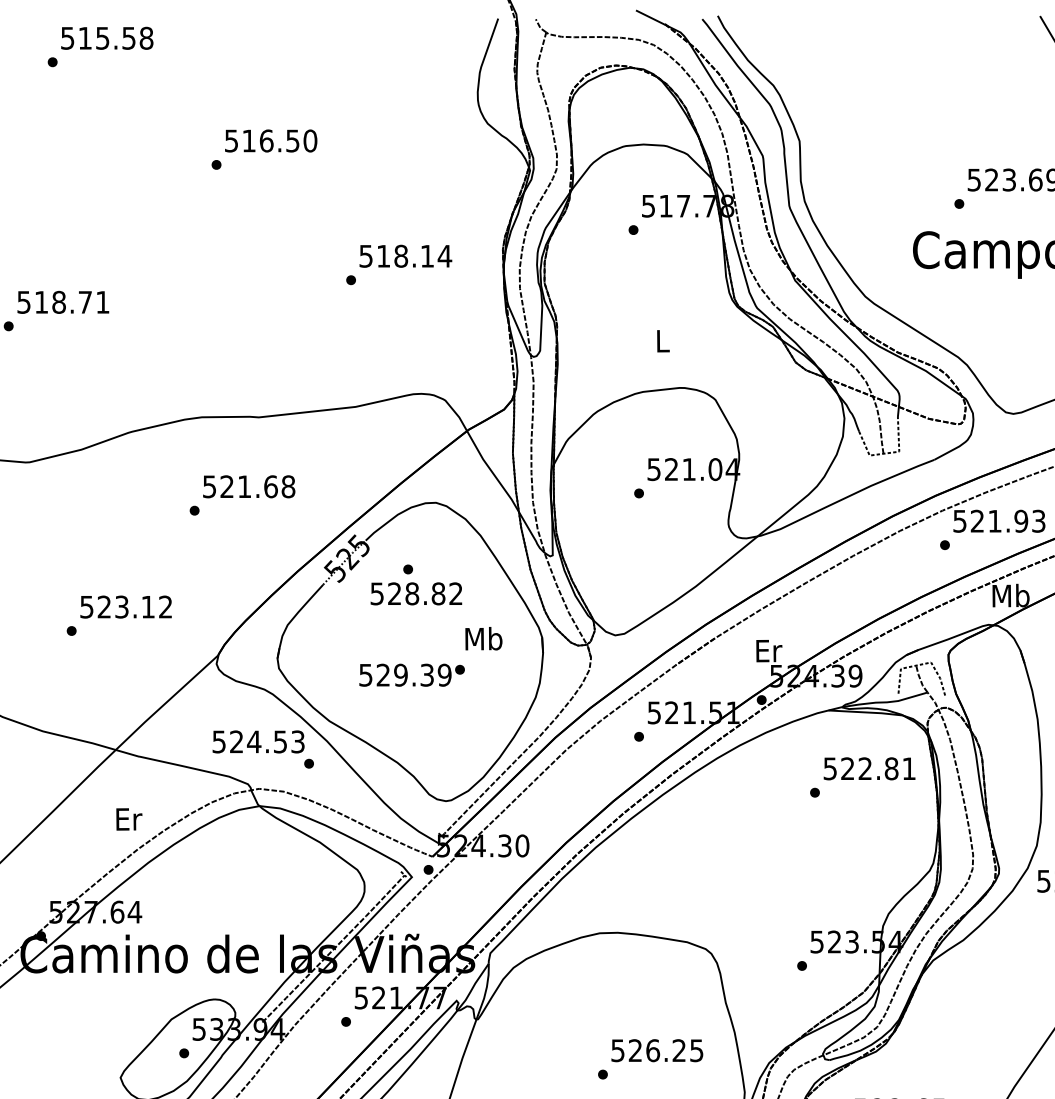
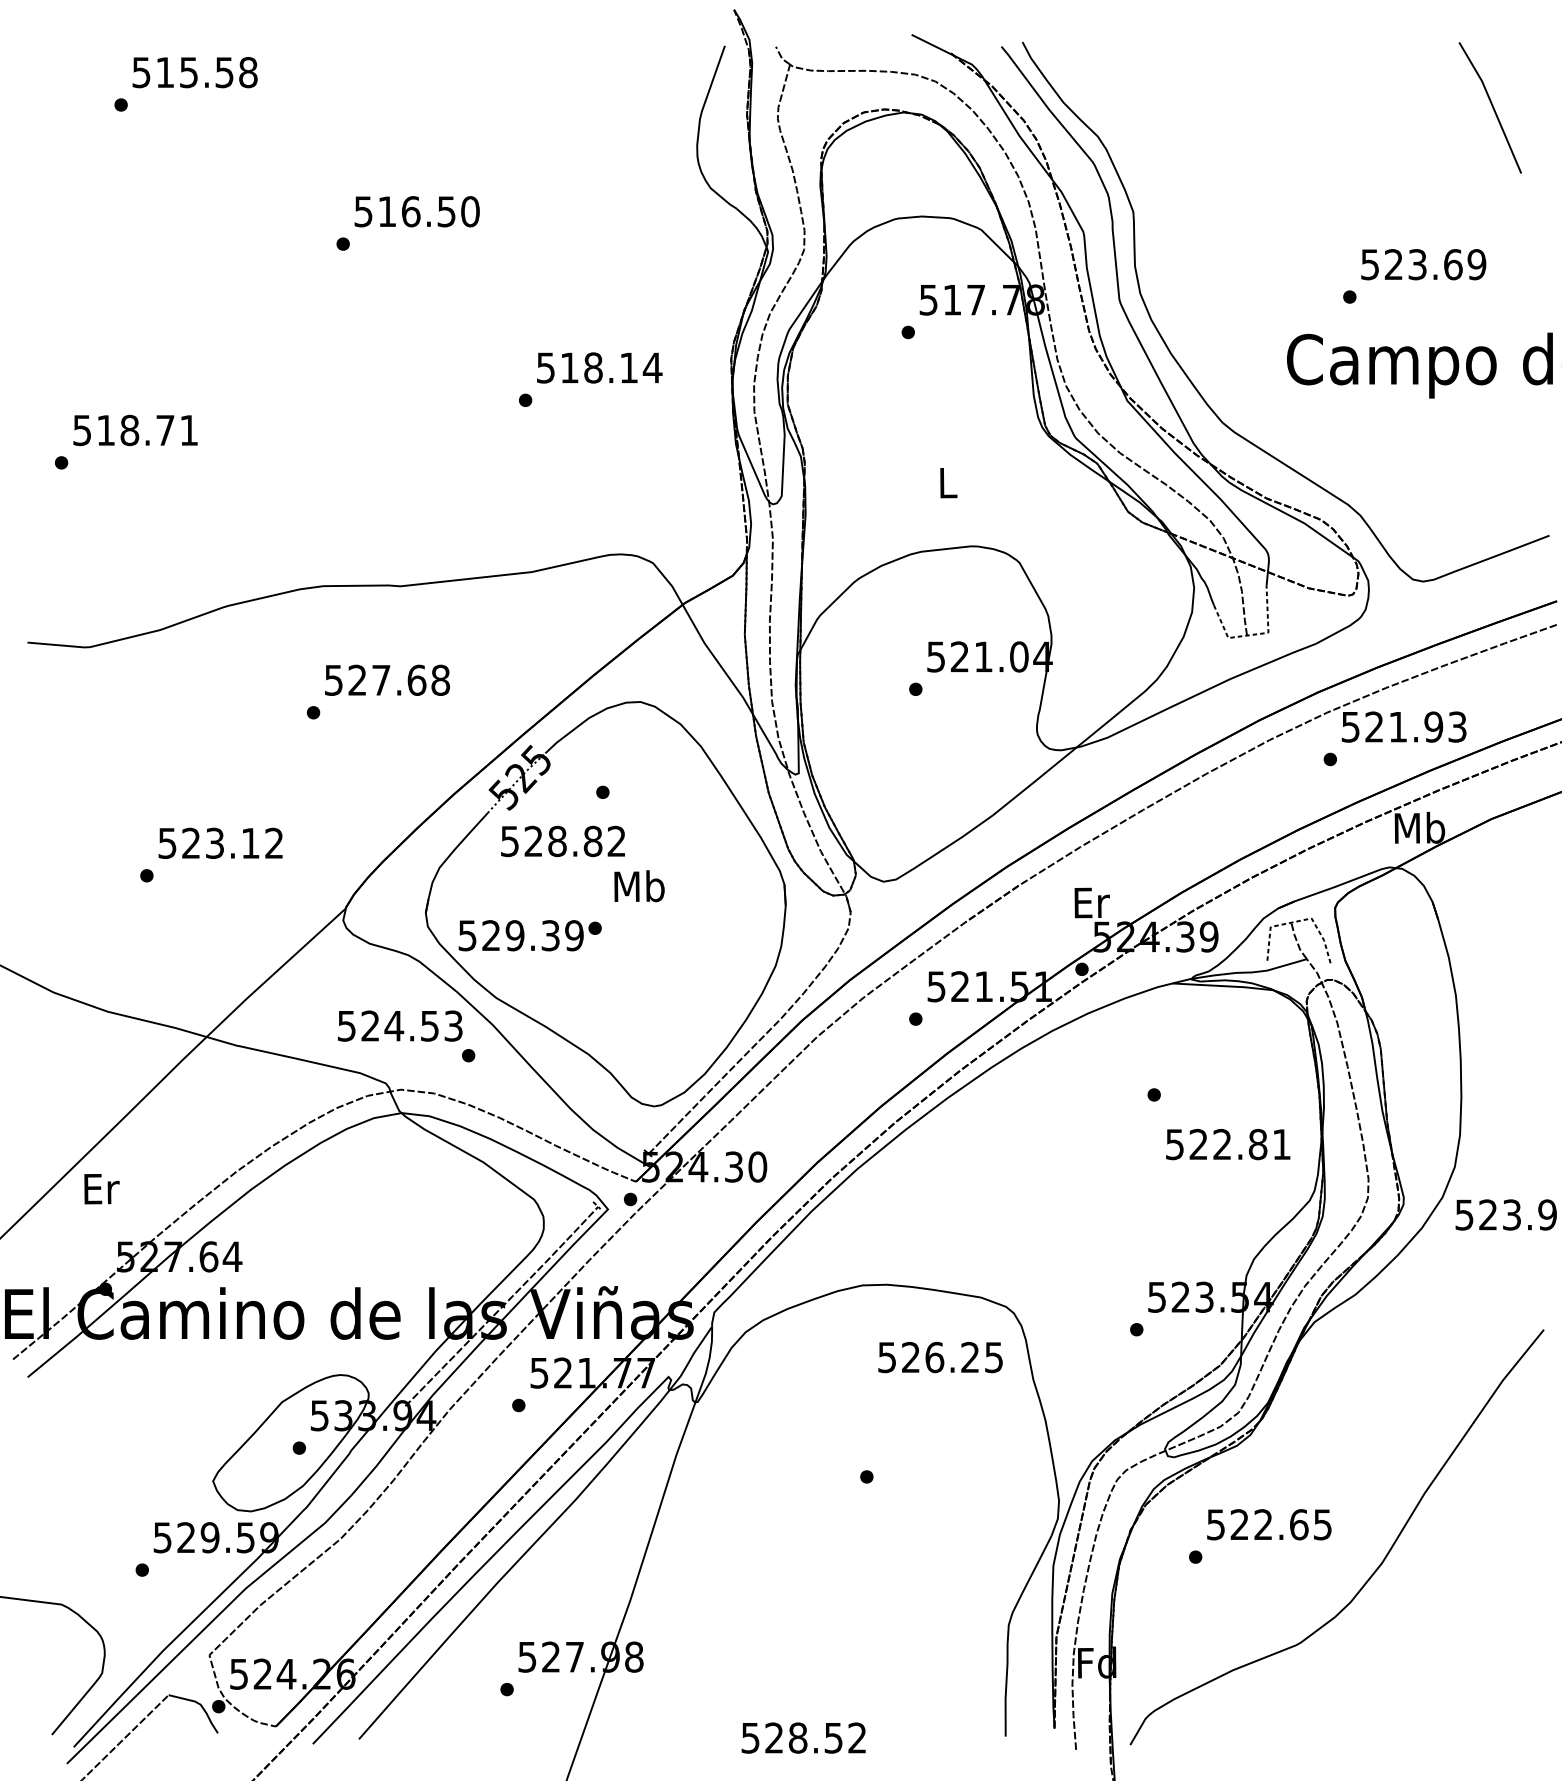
text: (244, 486) -> (381, 680), 521.68 -> 527.68
text: (416, 593) -> (562, 841), moved
text: (483, 638) -> (639, 886), moved
text: (411, 675) -> (529, 935), moved
text: (869, 768) -> (1228, 1144), moved
text: (128, 819) -> (101, 1189), moved
text: (657, 1050) -> (940, 1357), moved

